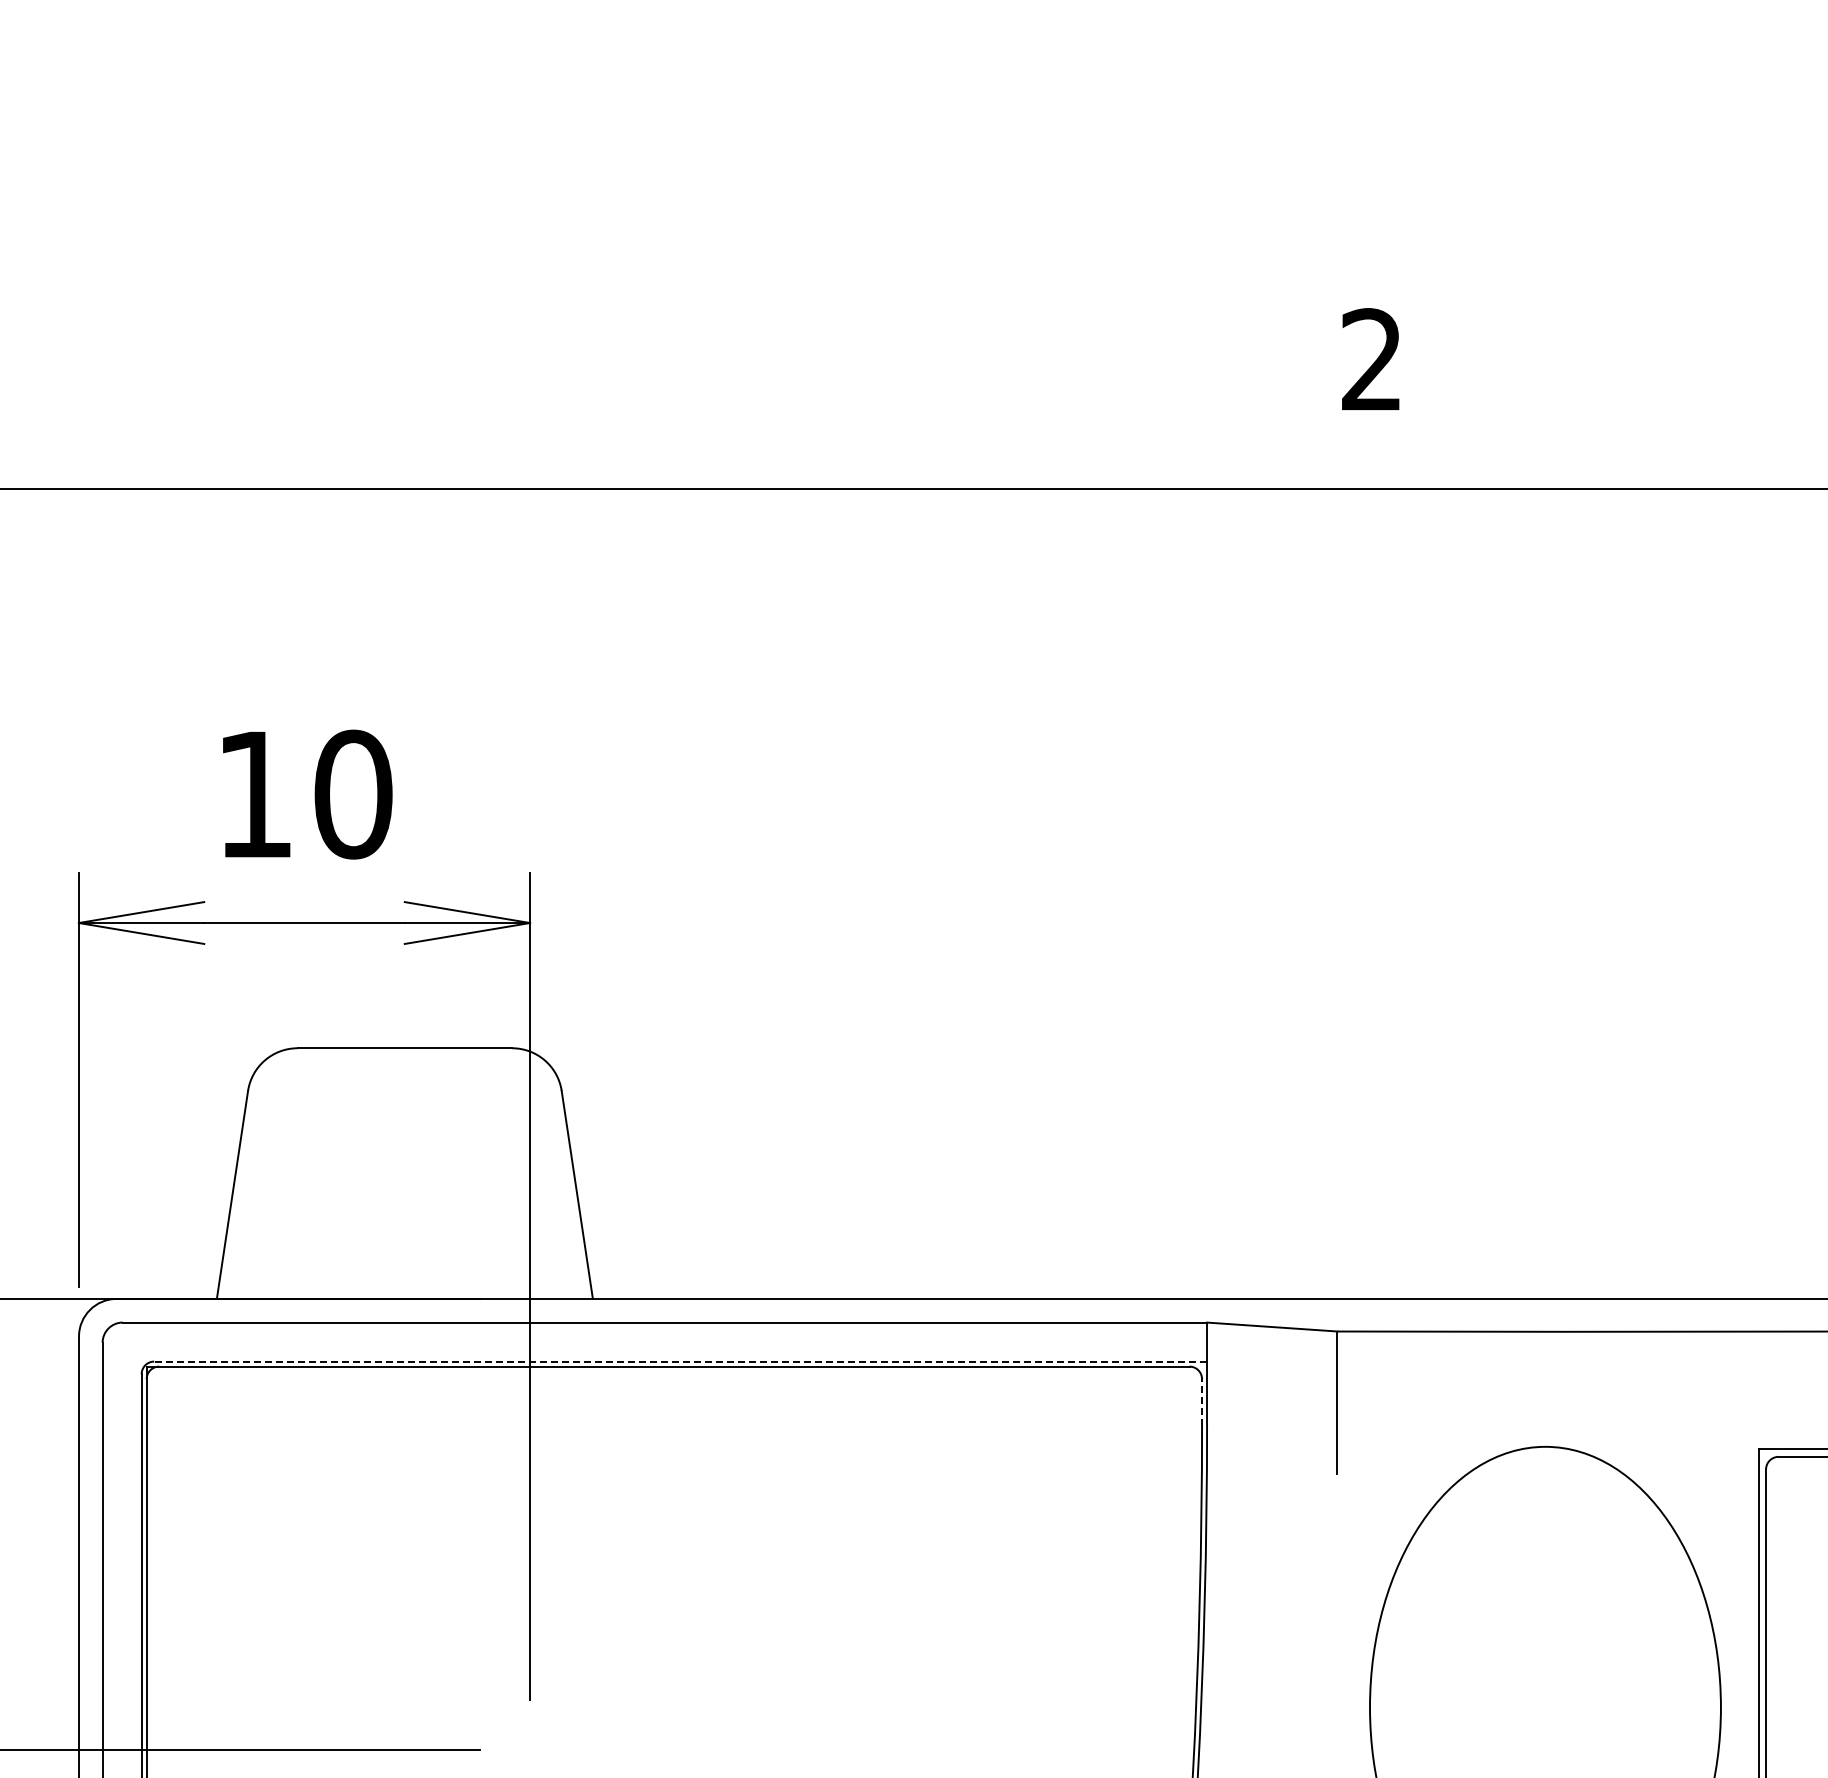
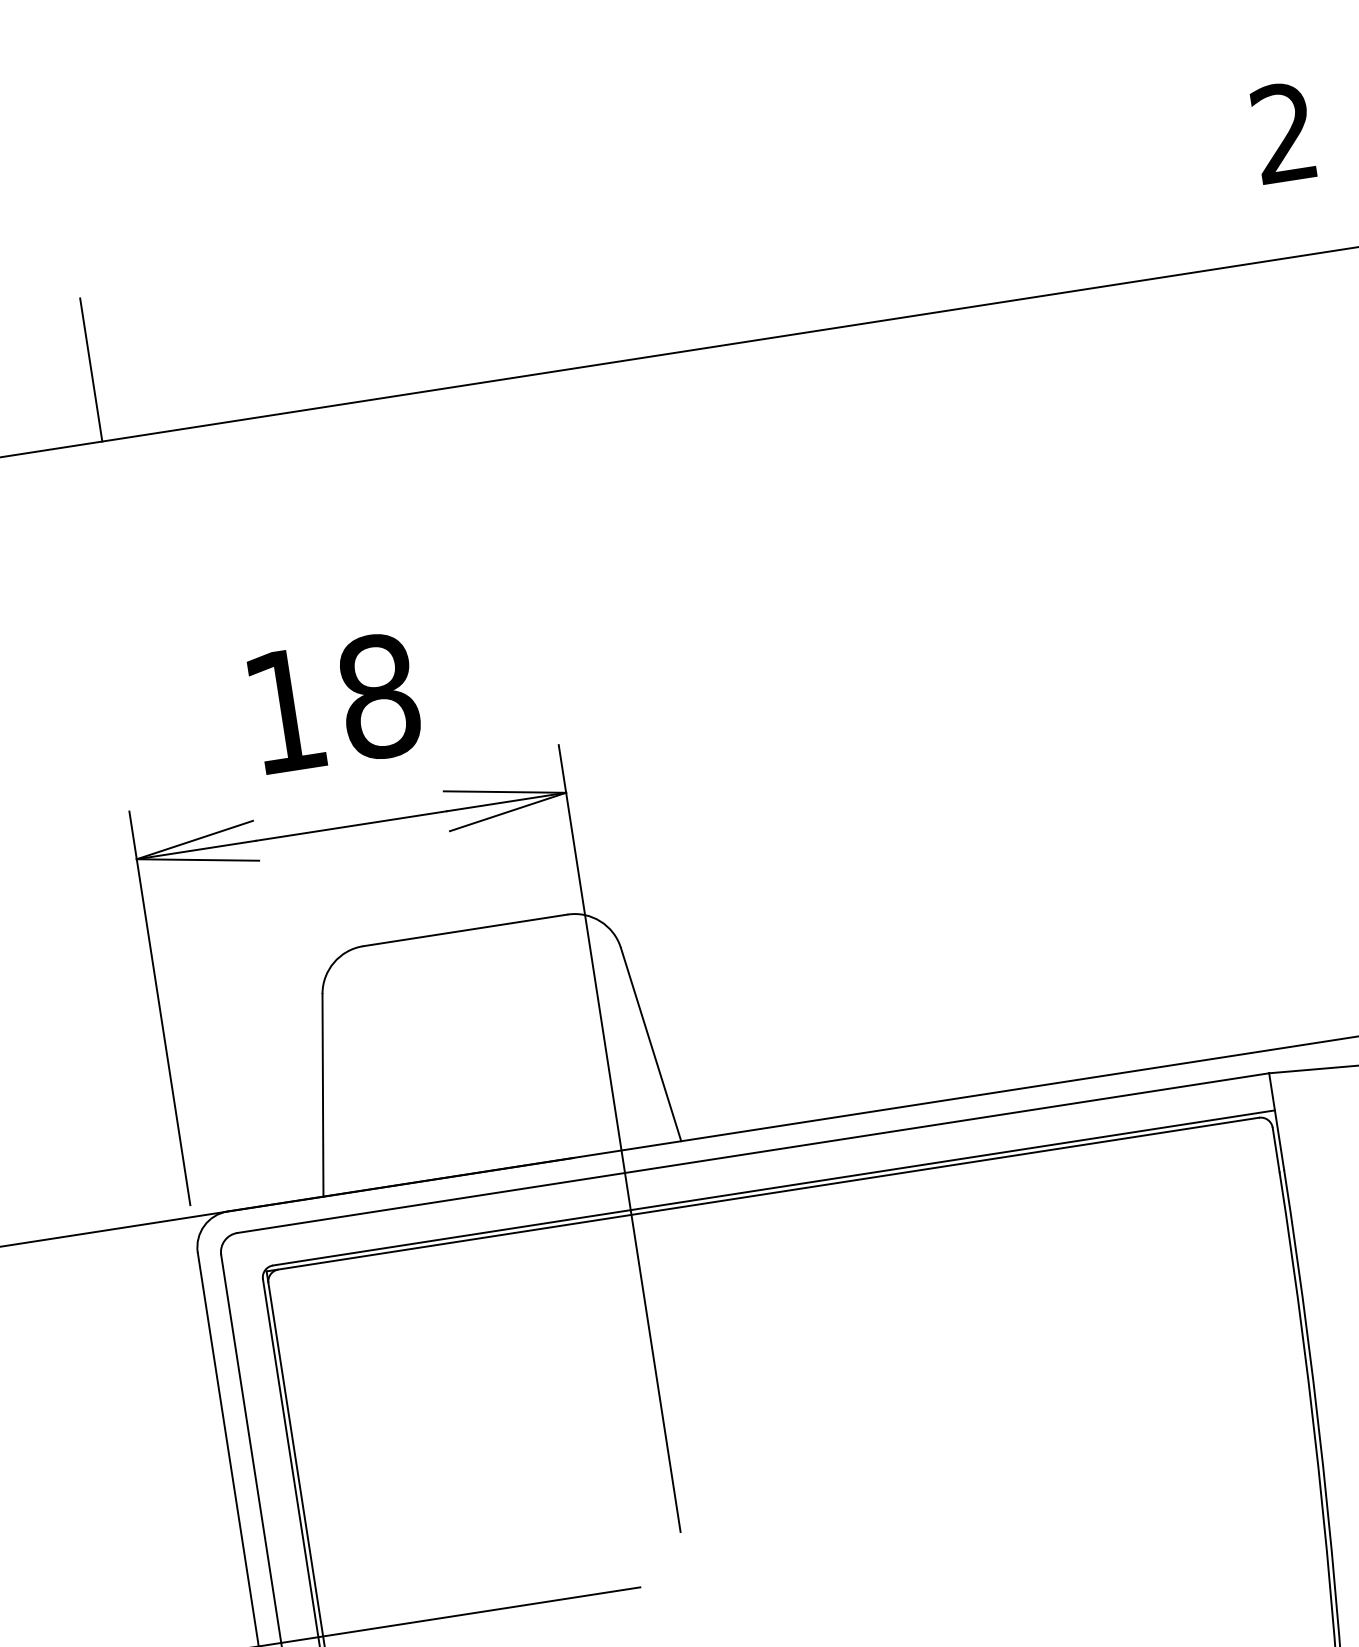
line: (109, 413) -> (90, 369), added
text: (353, 794) -> (379, 696), 10 -> 18
line: (680, 1361) -> (773, 1187), dashed -> solid
line: (1202, 1402) -> (1276, 1149), dashed -> solid

